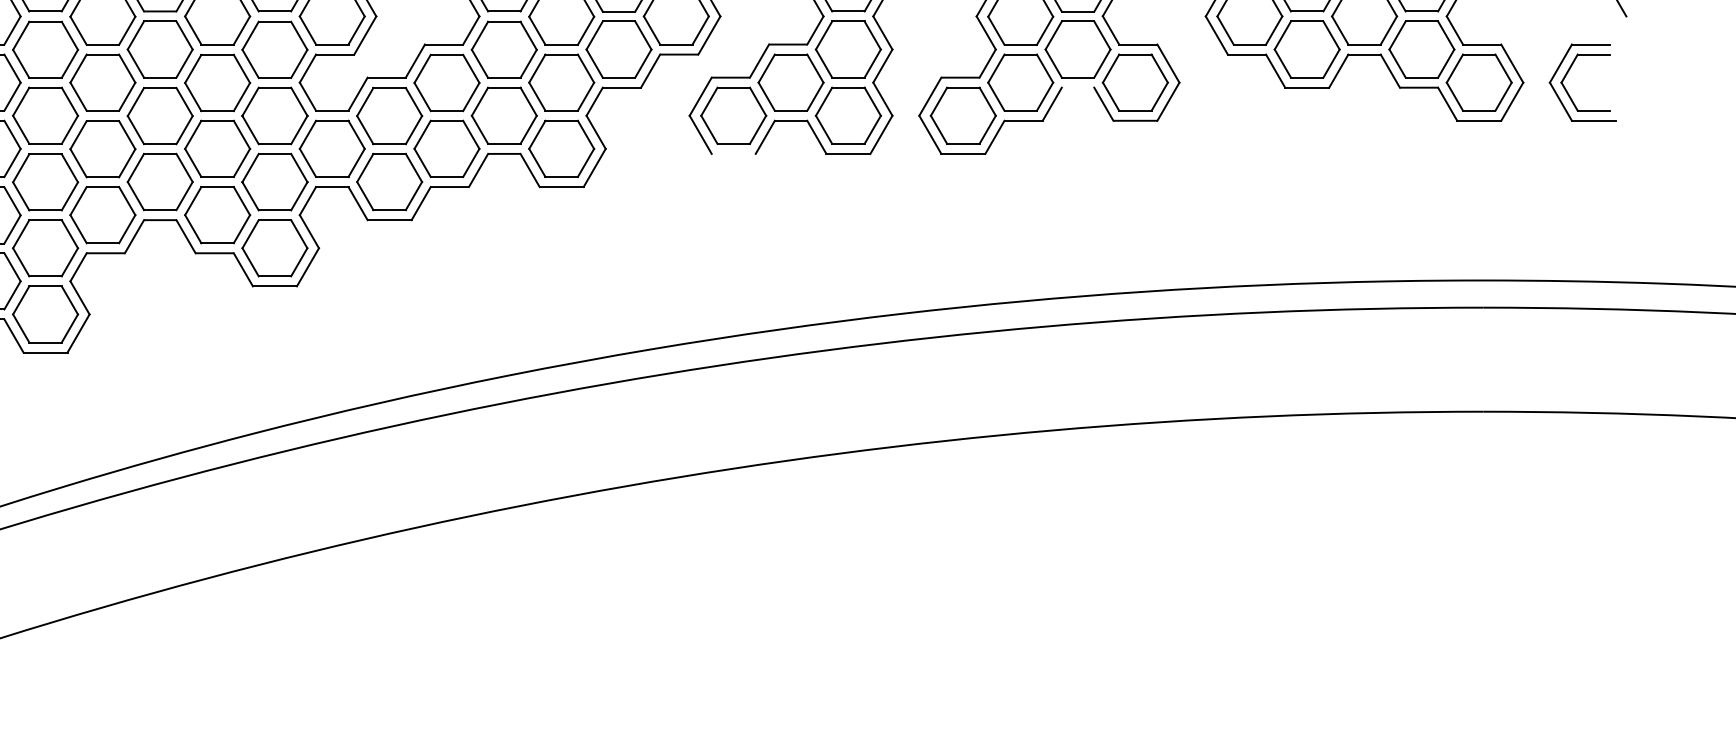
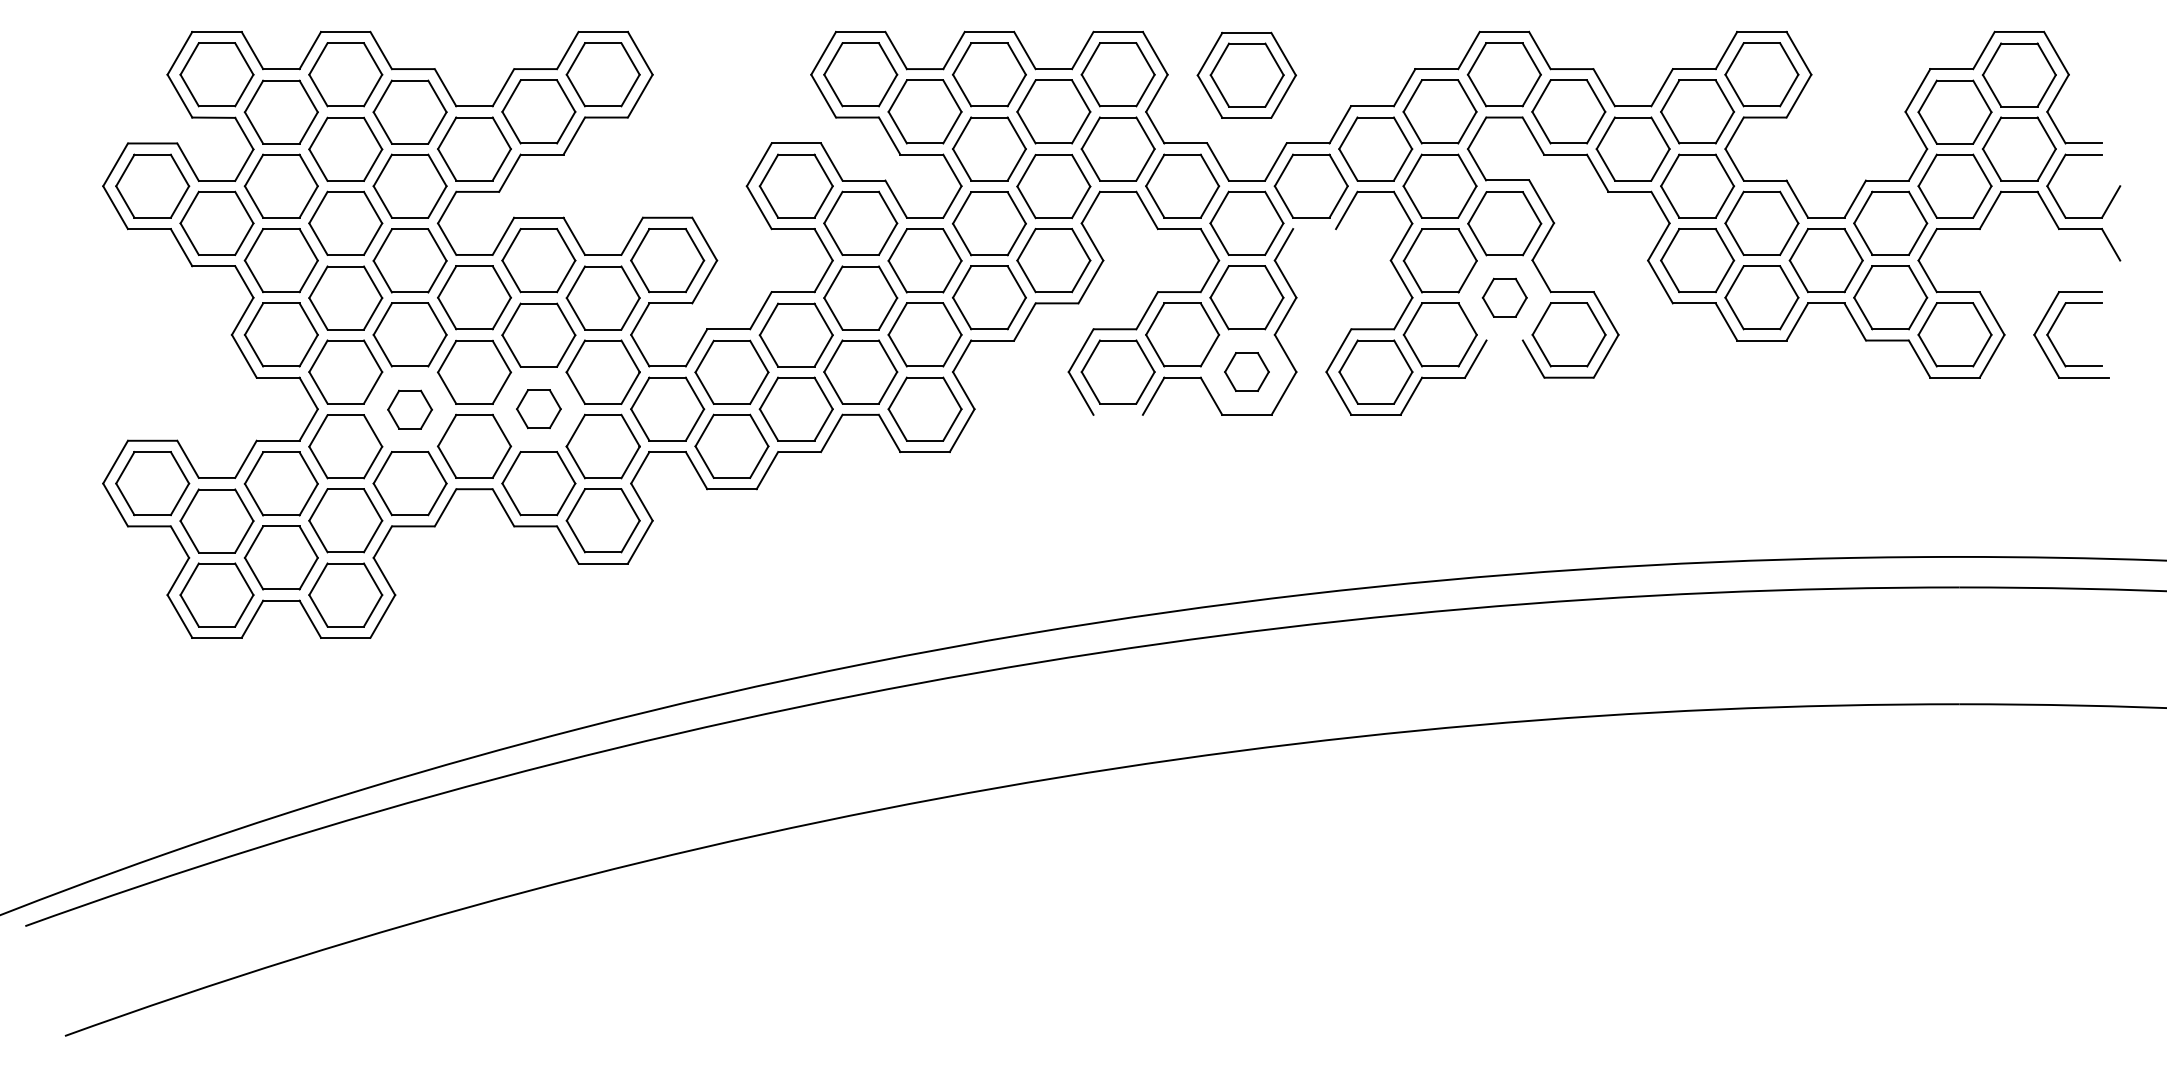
part: (1077, 49) -> (1504, 297), size x0.6
part: (848, 115) -> (1246, 371), size x0.6
part: (217, 148) -> (538, 408), size x0.6
part: (102, 149) -> (409, 409), size x0.6

